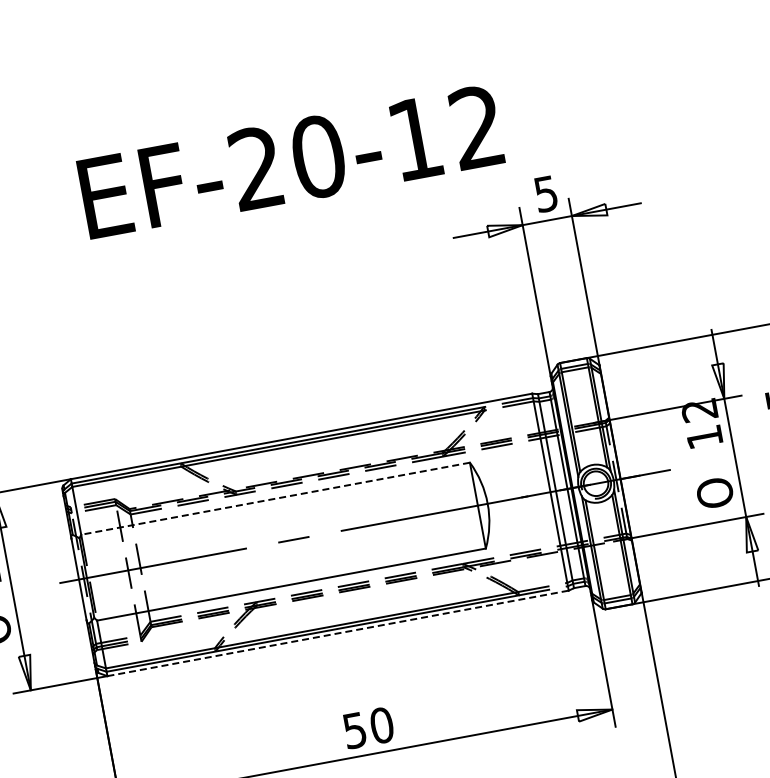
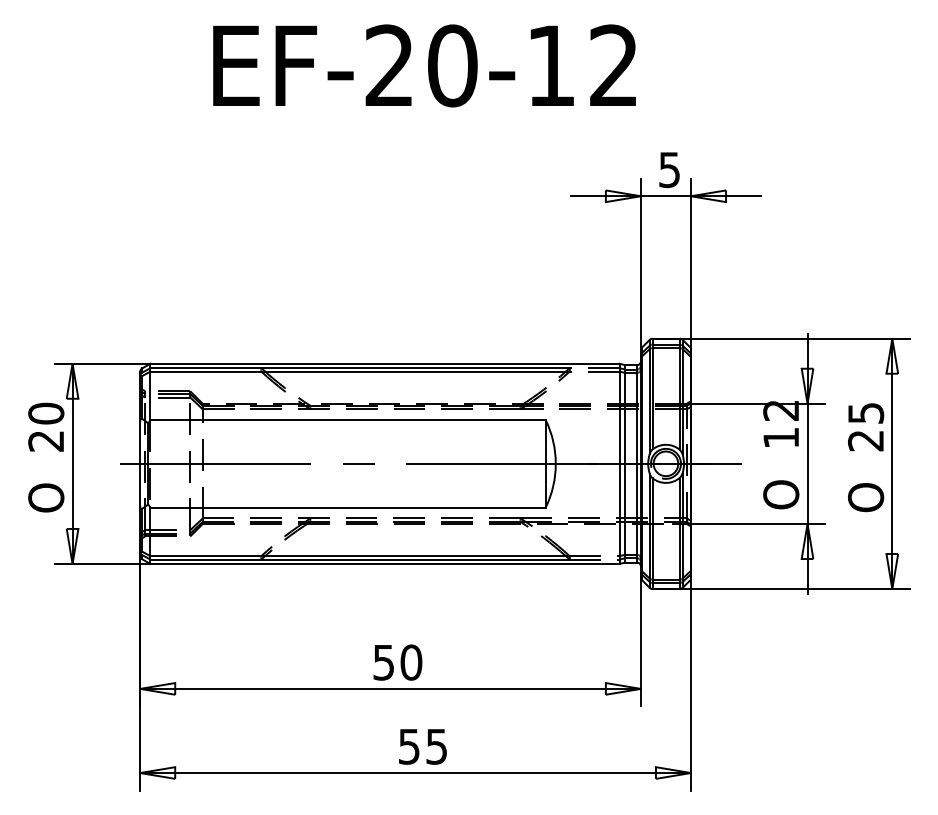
text: (290, 161) -> (424, 65), moved
line: (276, 498) -> (348, 420), dashed -> solid
line: (338, 633) -> (385, 564), dashed -> solid

